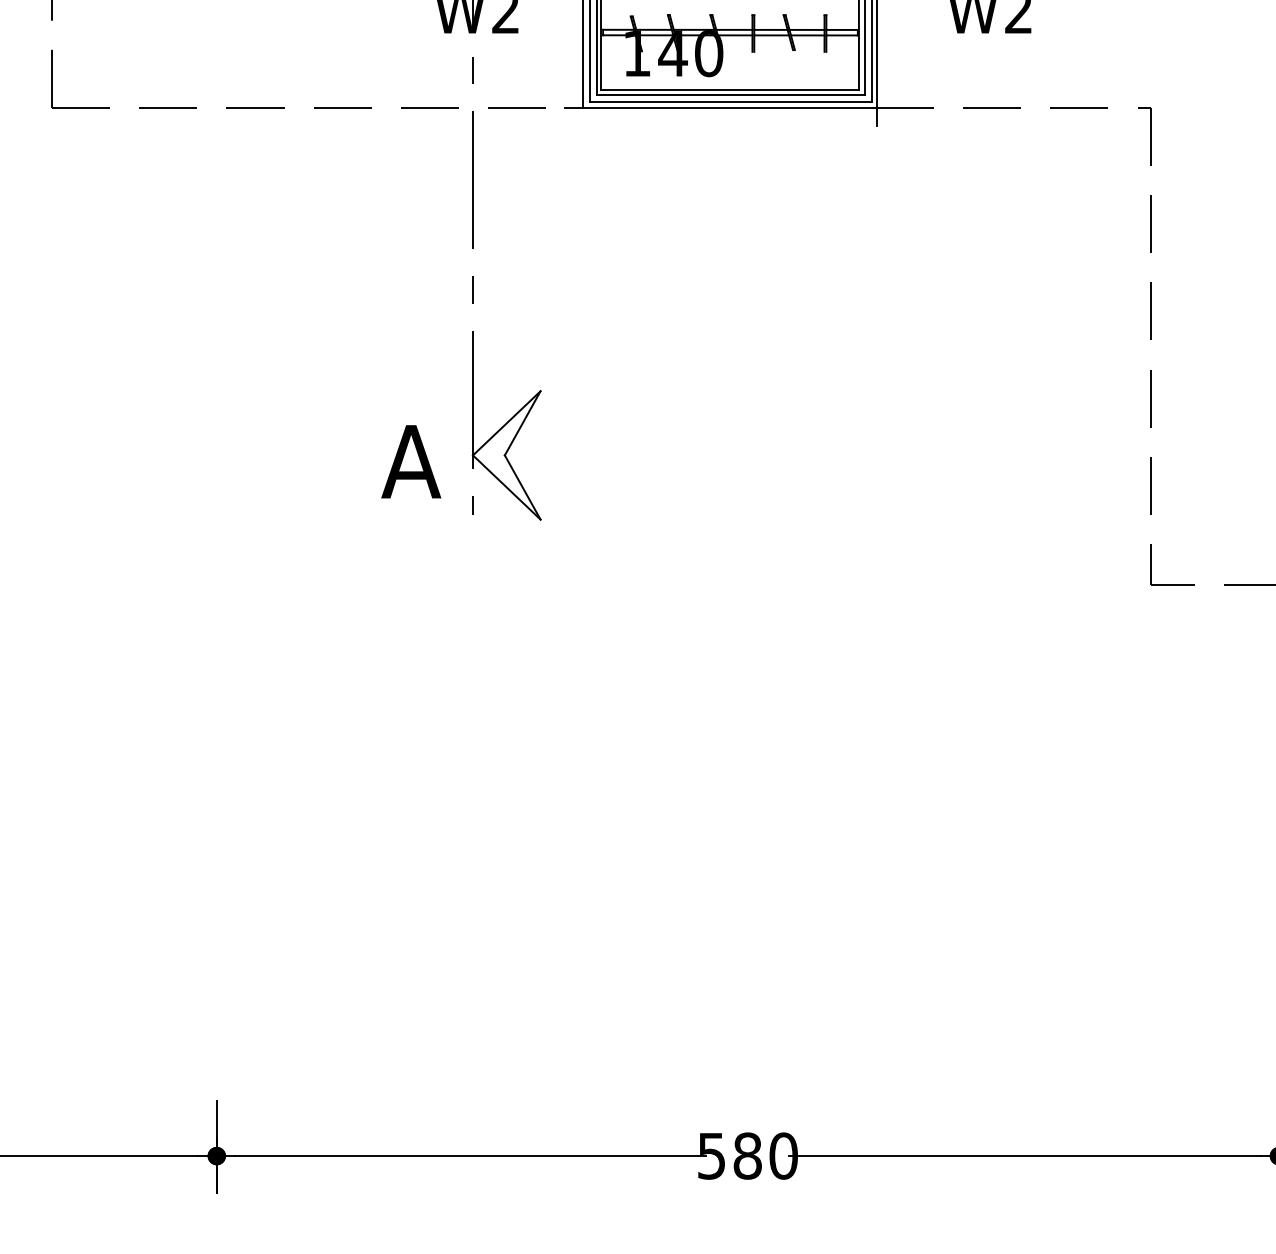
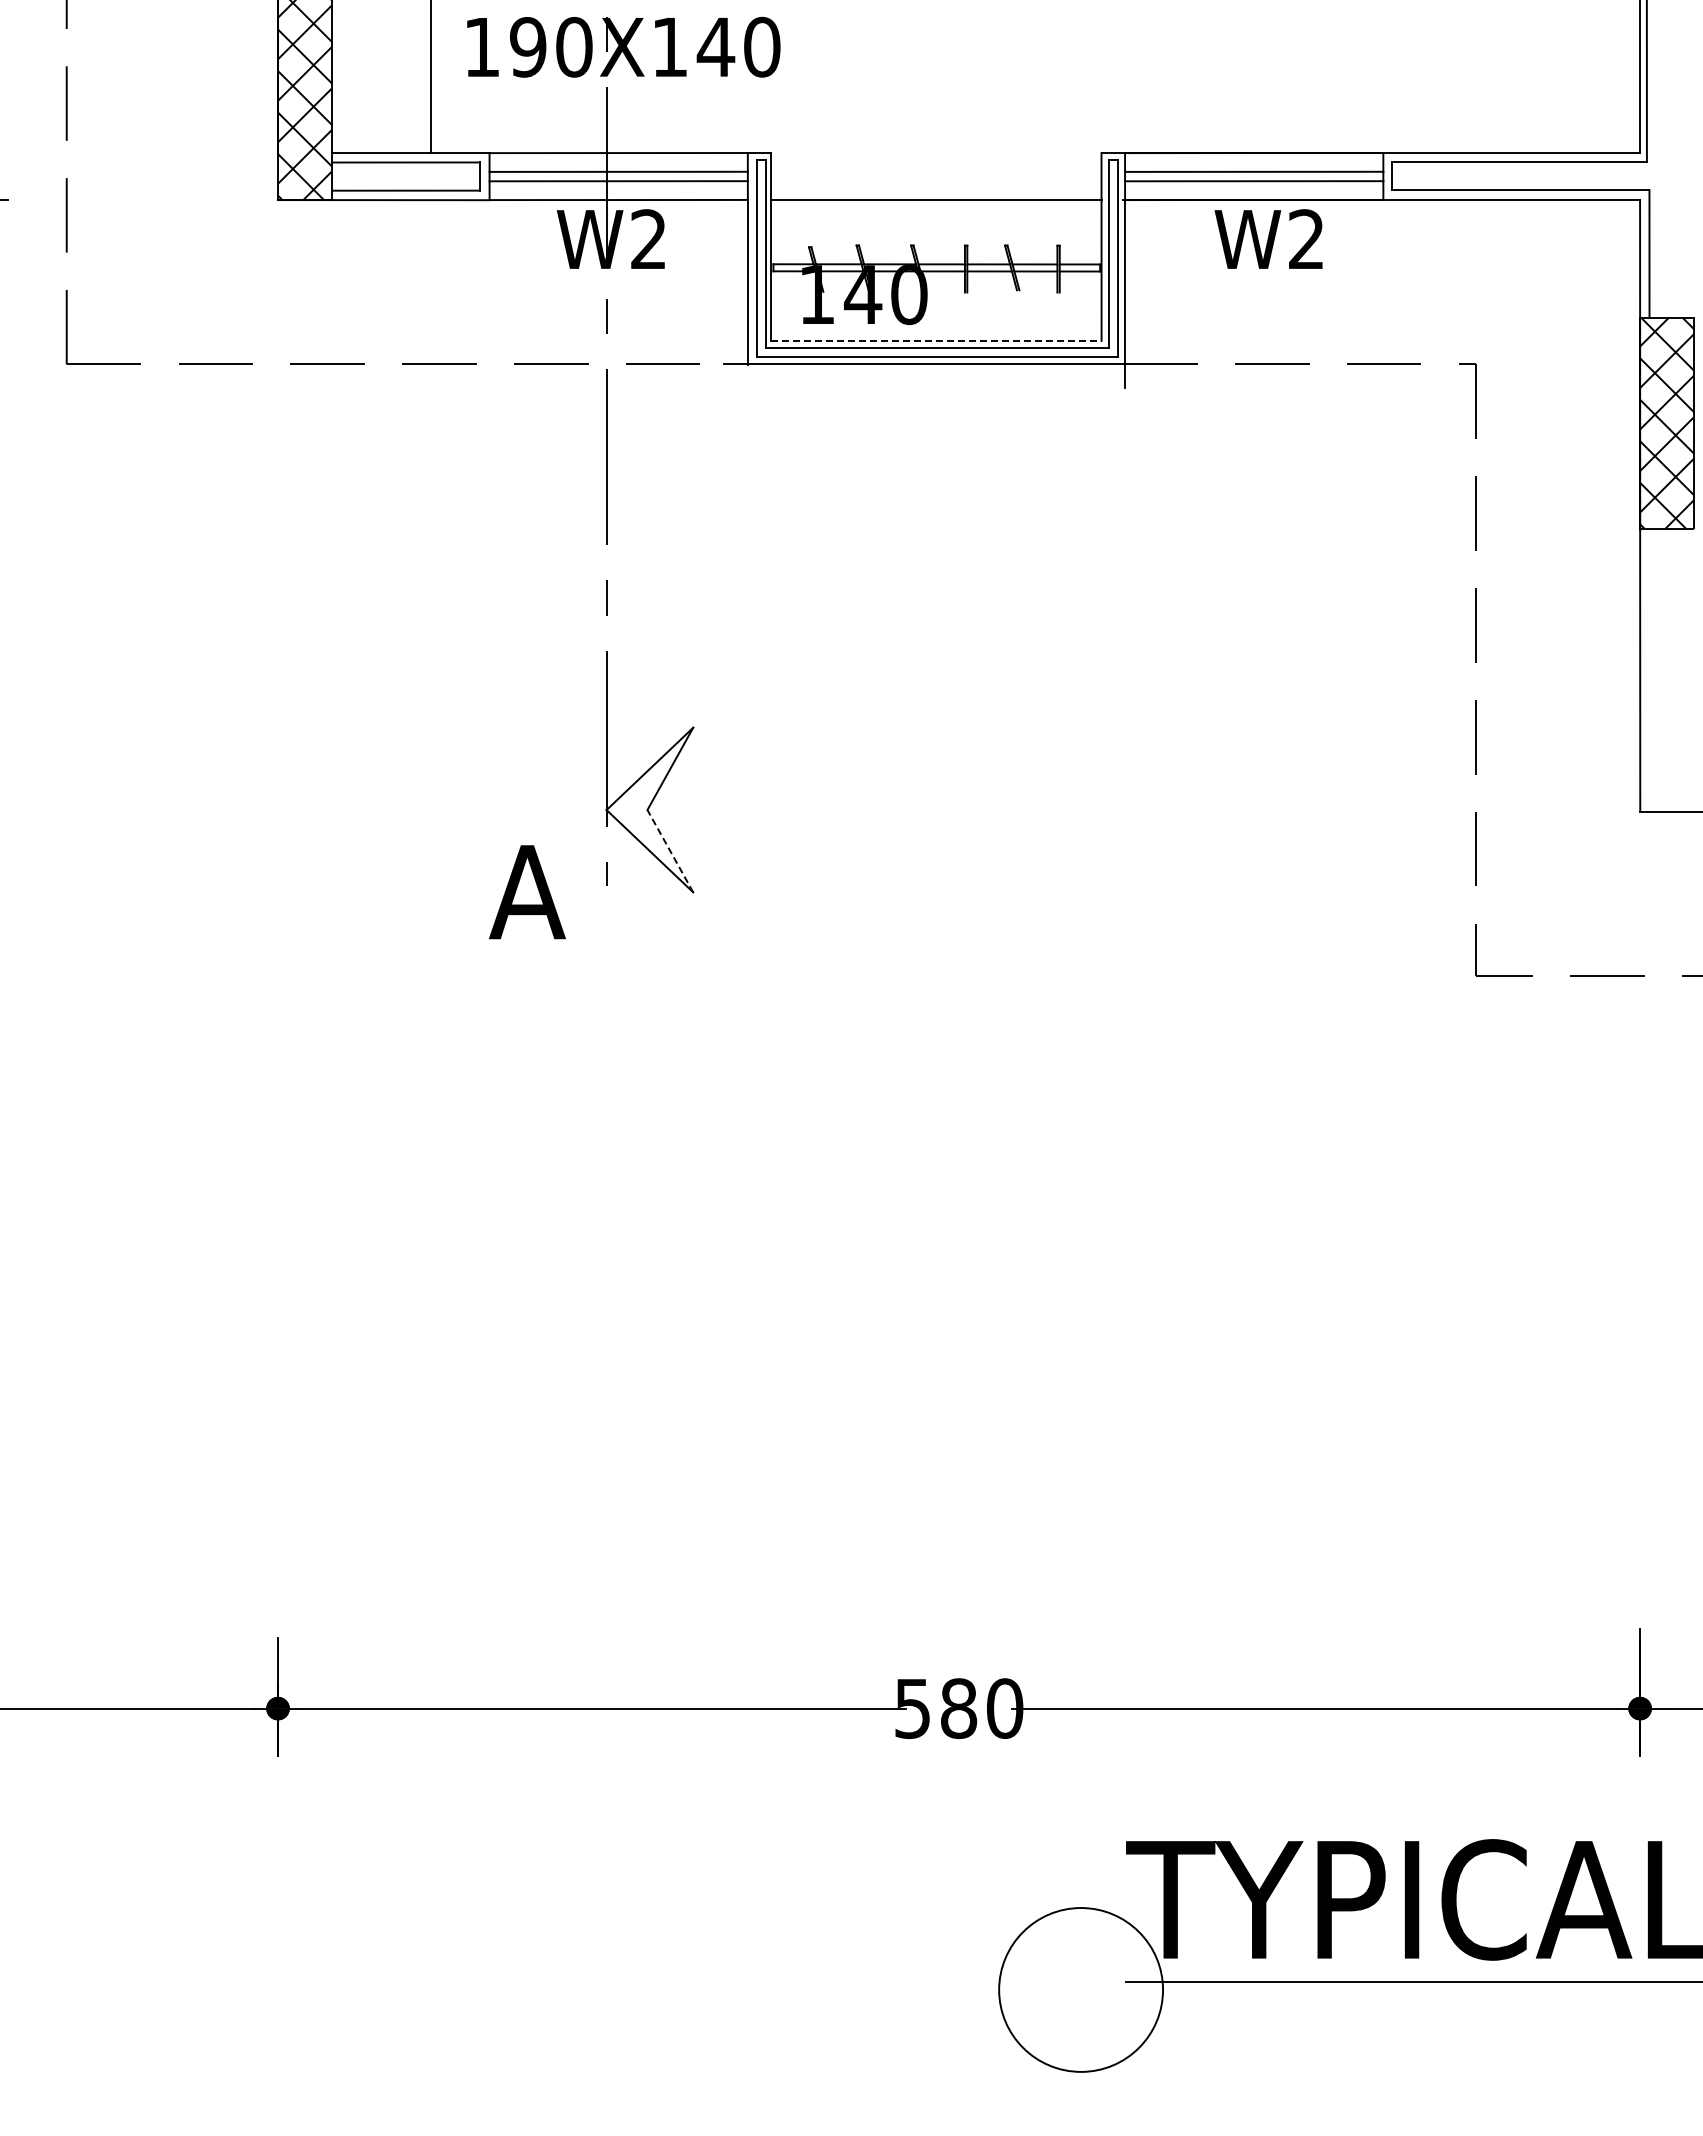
line: (730, 90) -> (936, 341), solid -> dashed
text: (411, 461) -> (527, 892), moved
line: (522, 486) -> (670, 850), solid -> dashed

